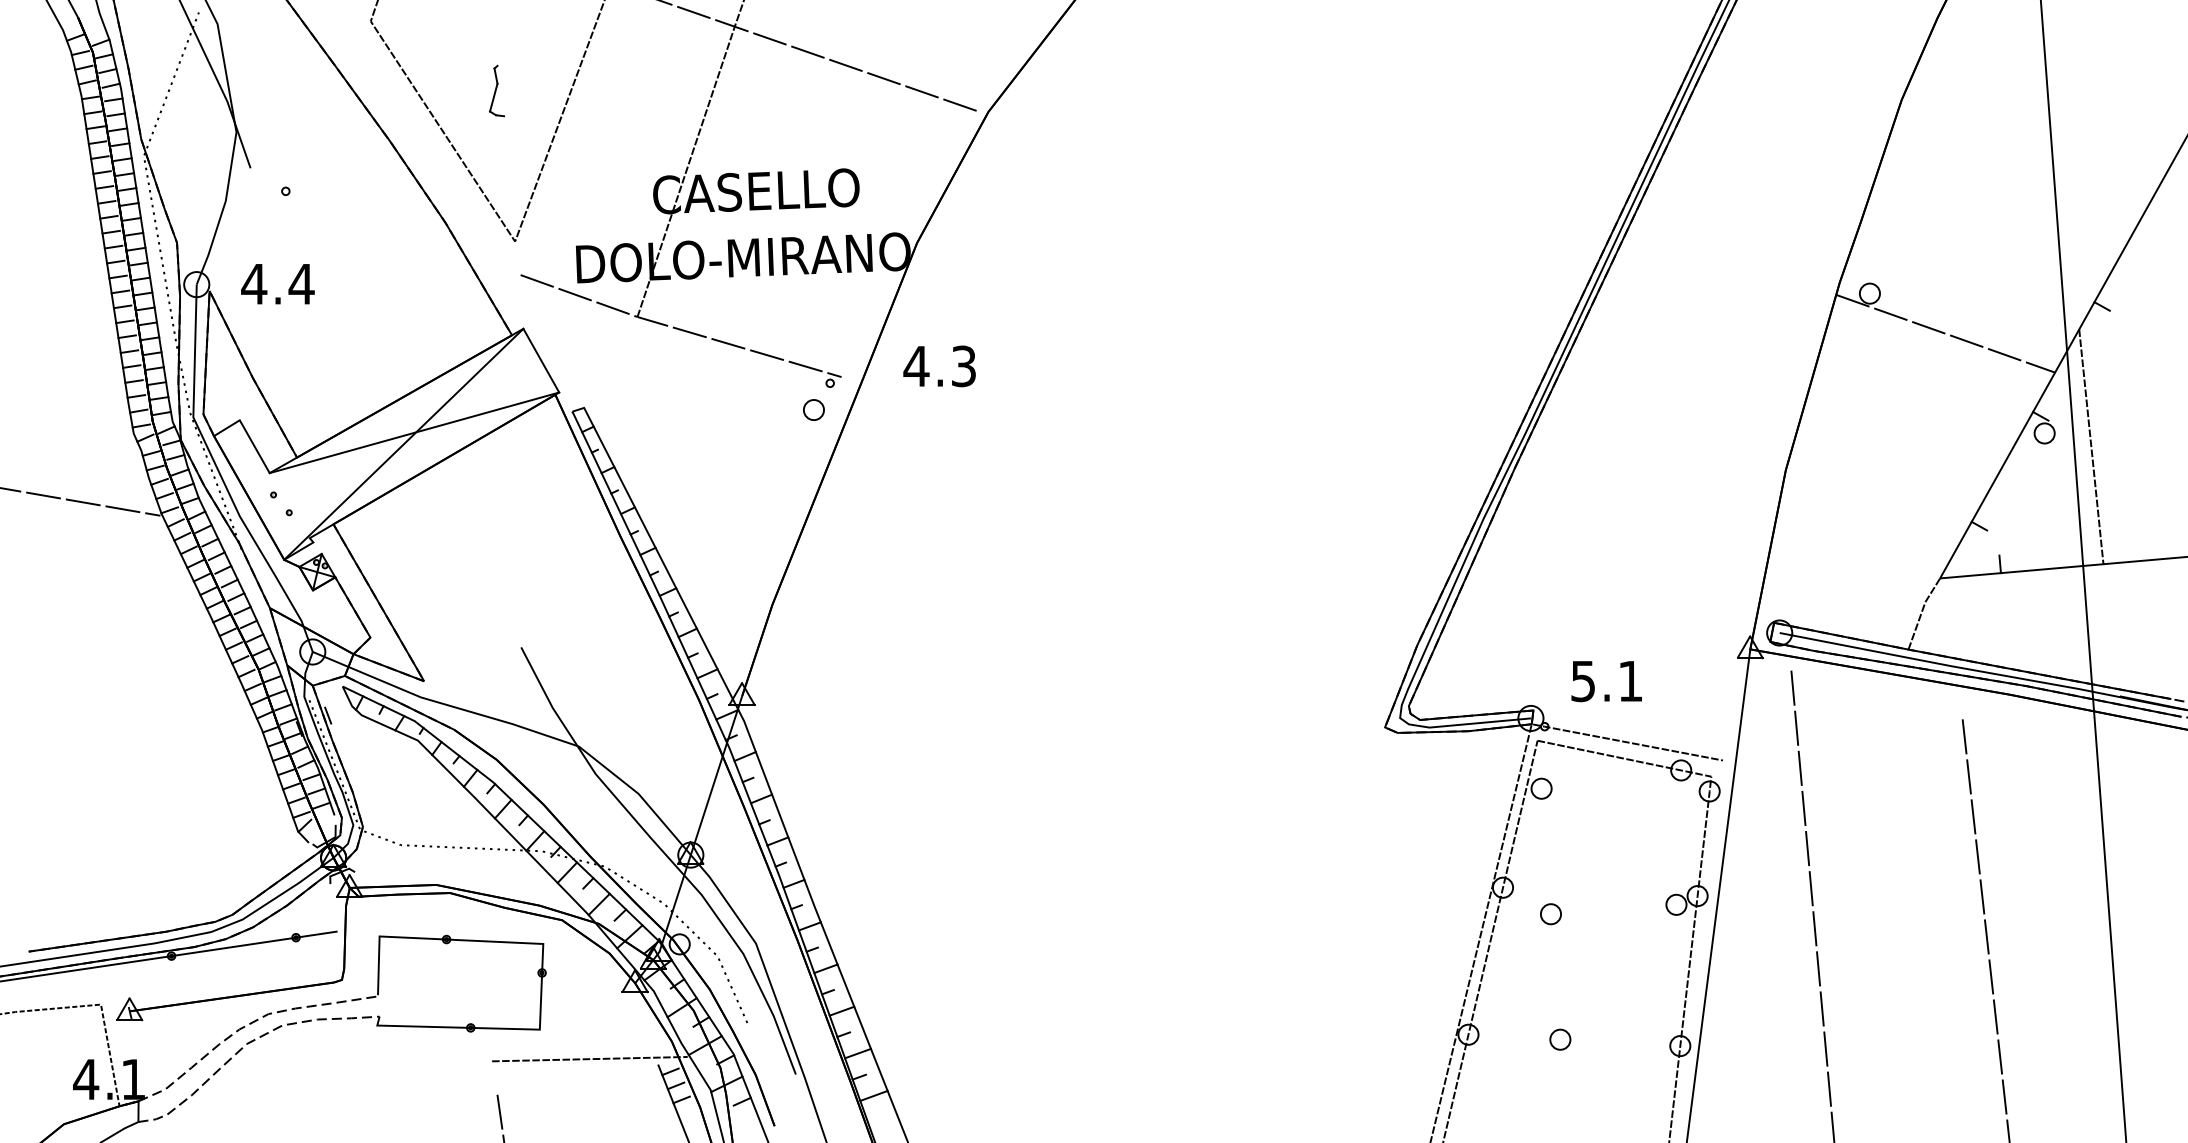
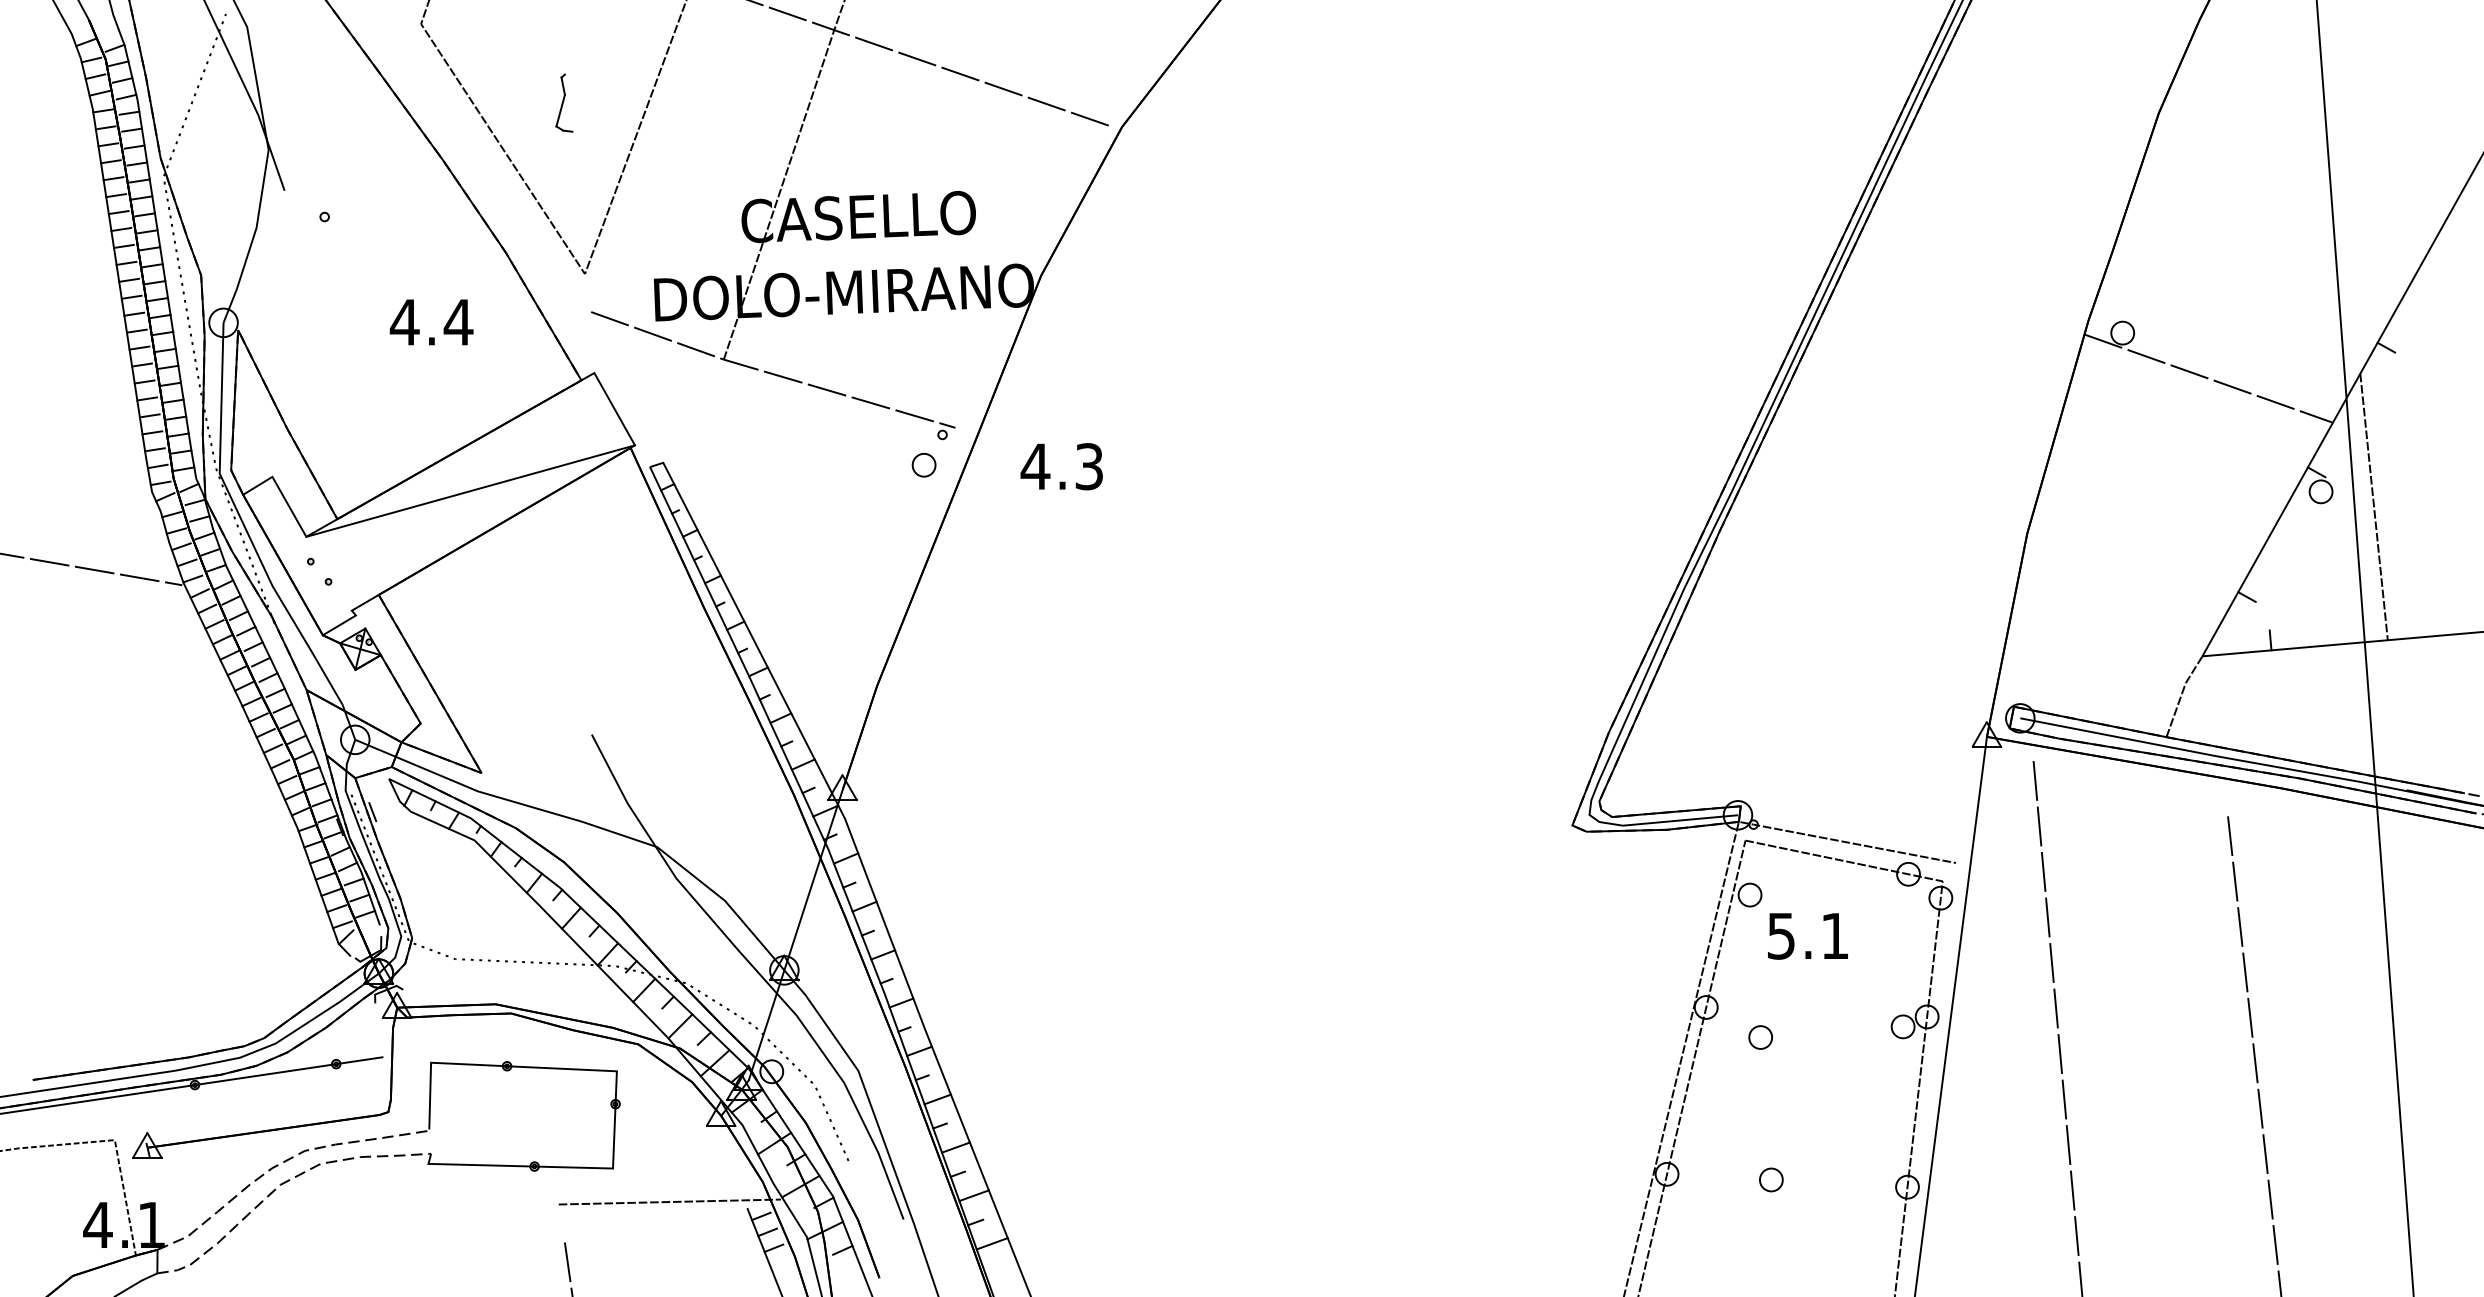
text: (277, 284) -> (431, 322), moved
text: (939, 366) -> (1061, 466), moved
line: (403, 444) -> (458, 504), removed
text: (1606, 681) -> (1807, 936), moved

